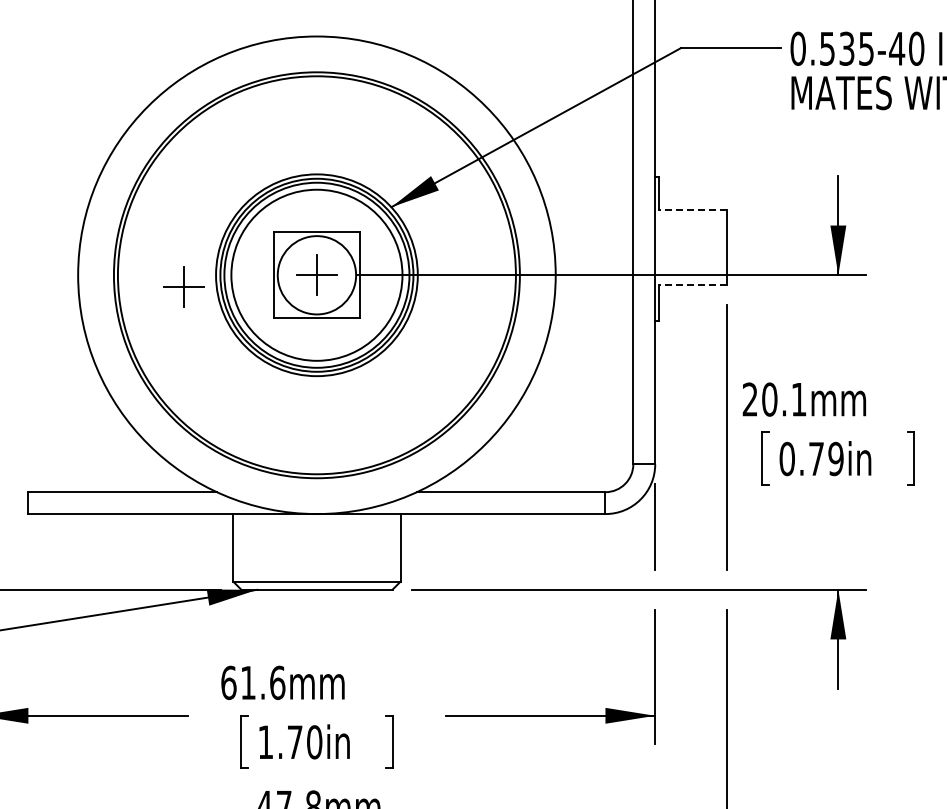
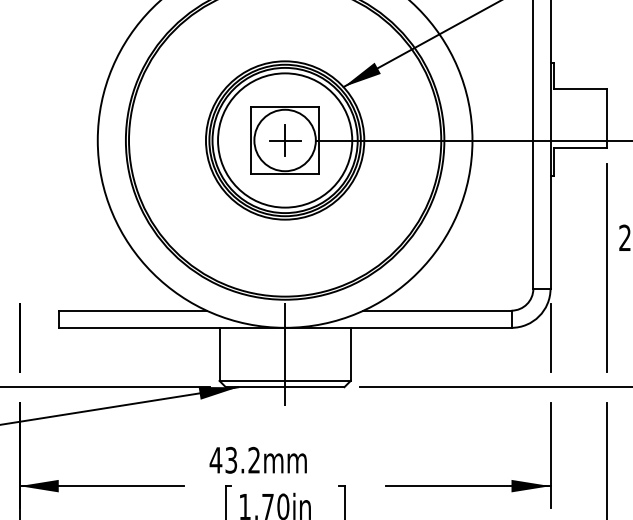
line: (693, 209) -> (580, 88), dashed -> solid
line: (693, 285) -> (580, 148), dashed -> solid
part: (183, 286) -> (180, 149), removed
line: (316, 547) -> (284, 354), added
text: (252, 682) -> (234, 460), 61.6mm -> 43.2mm

